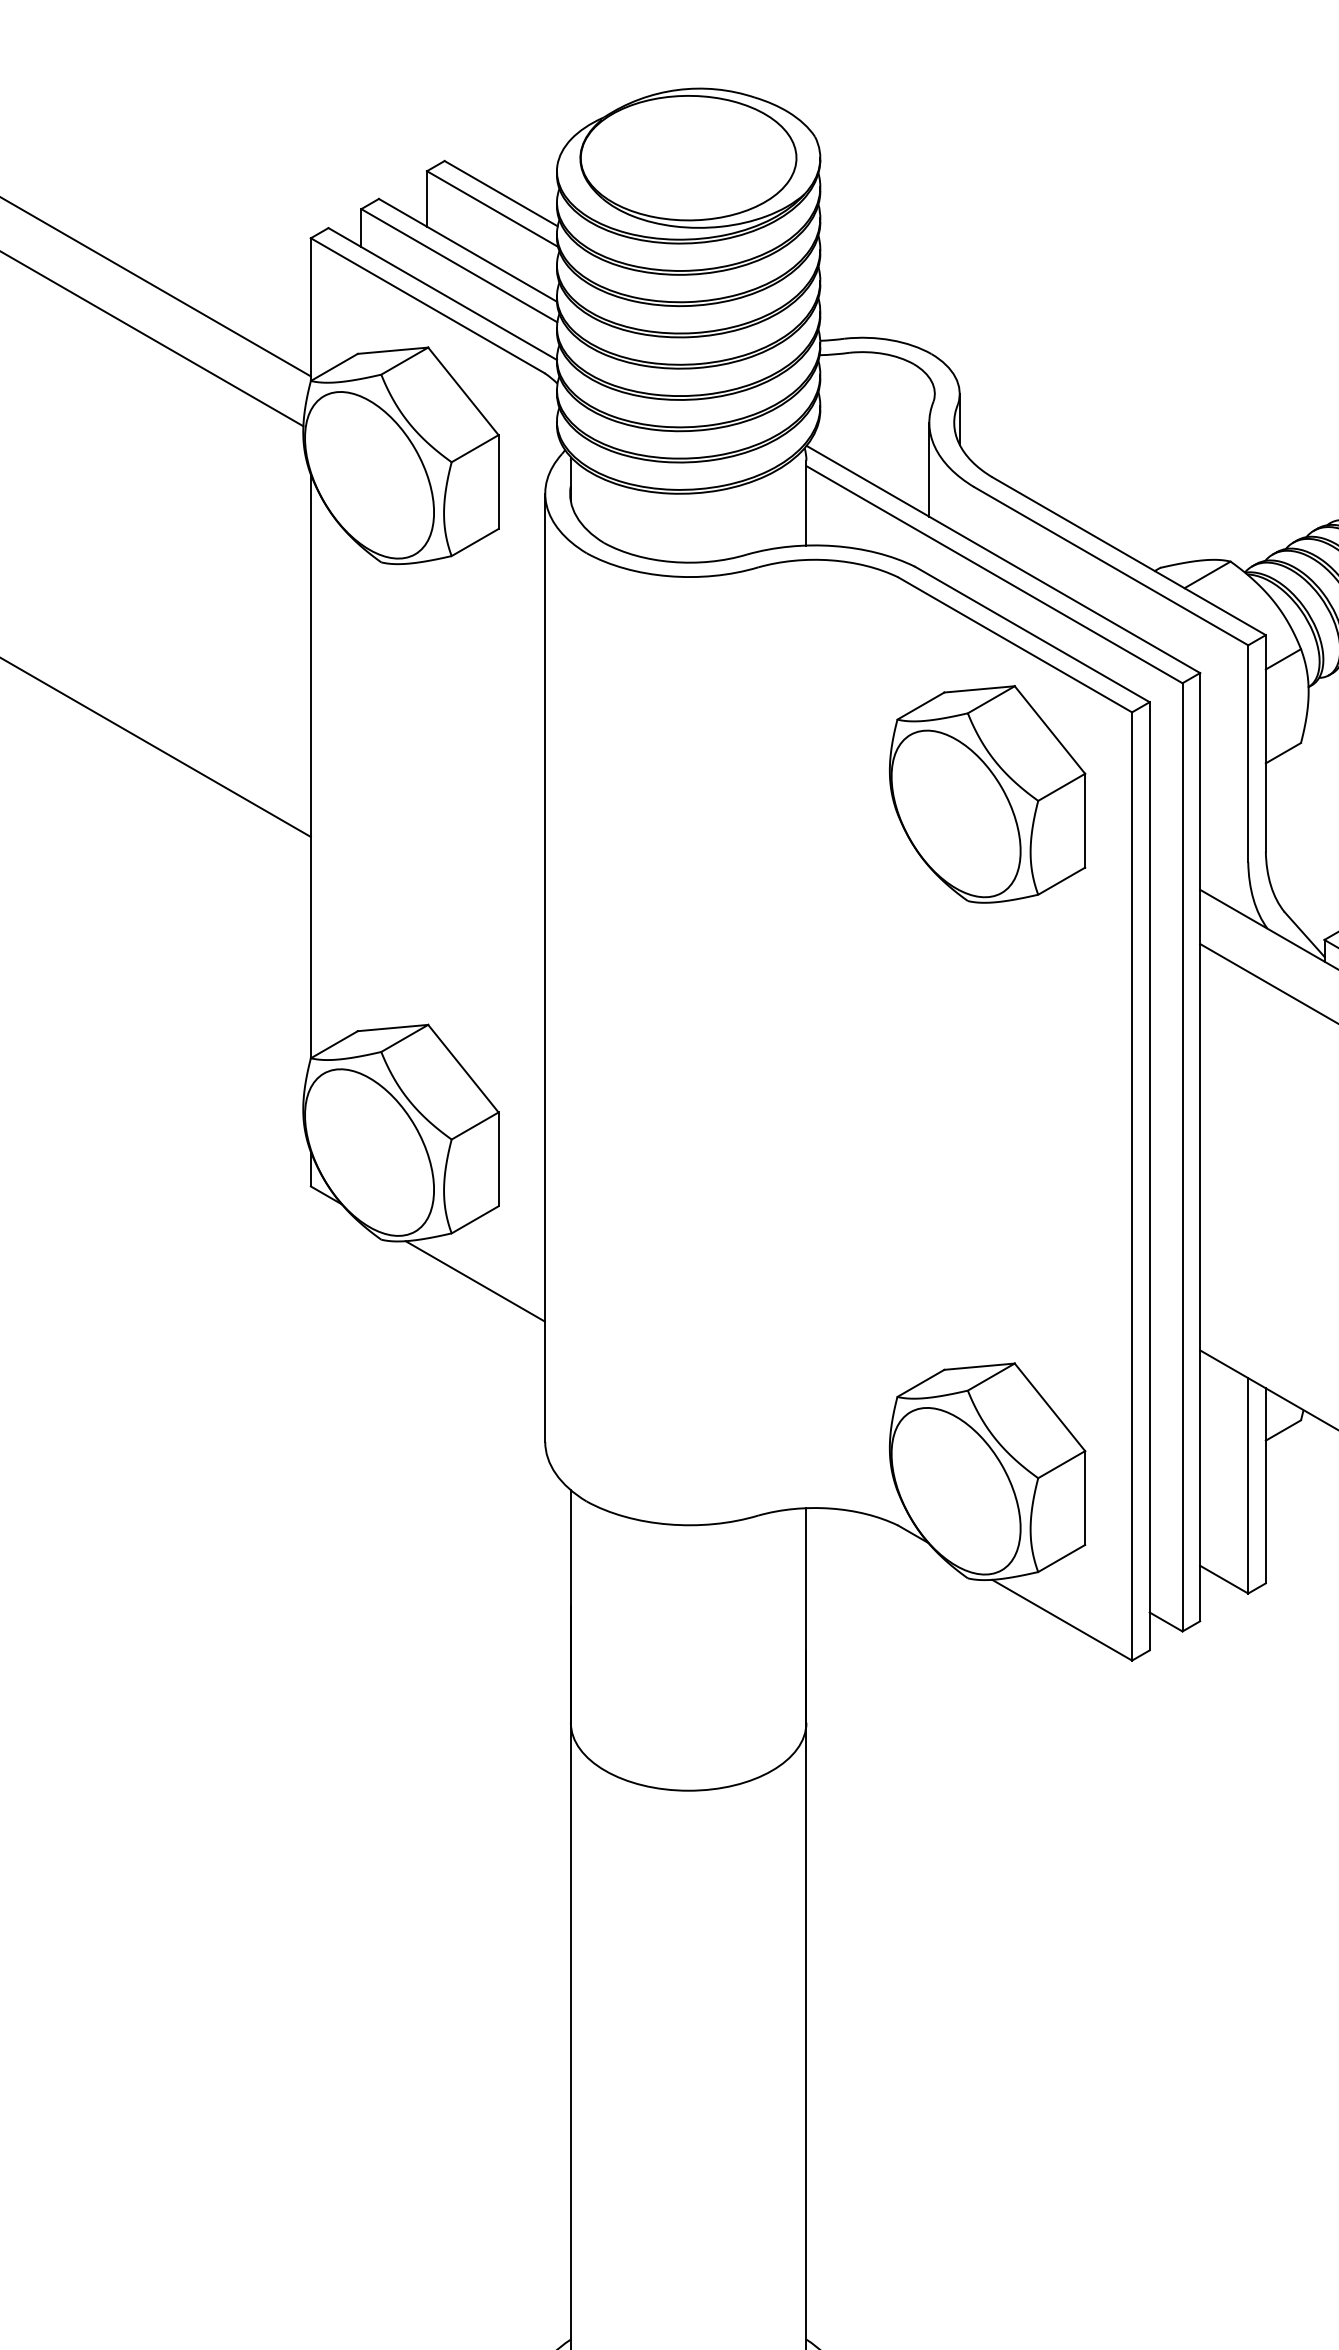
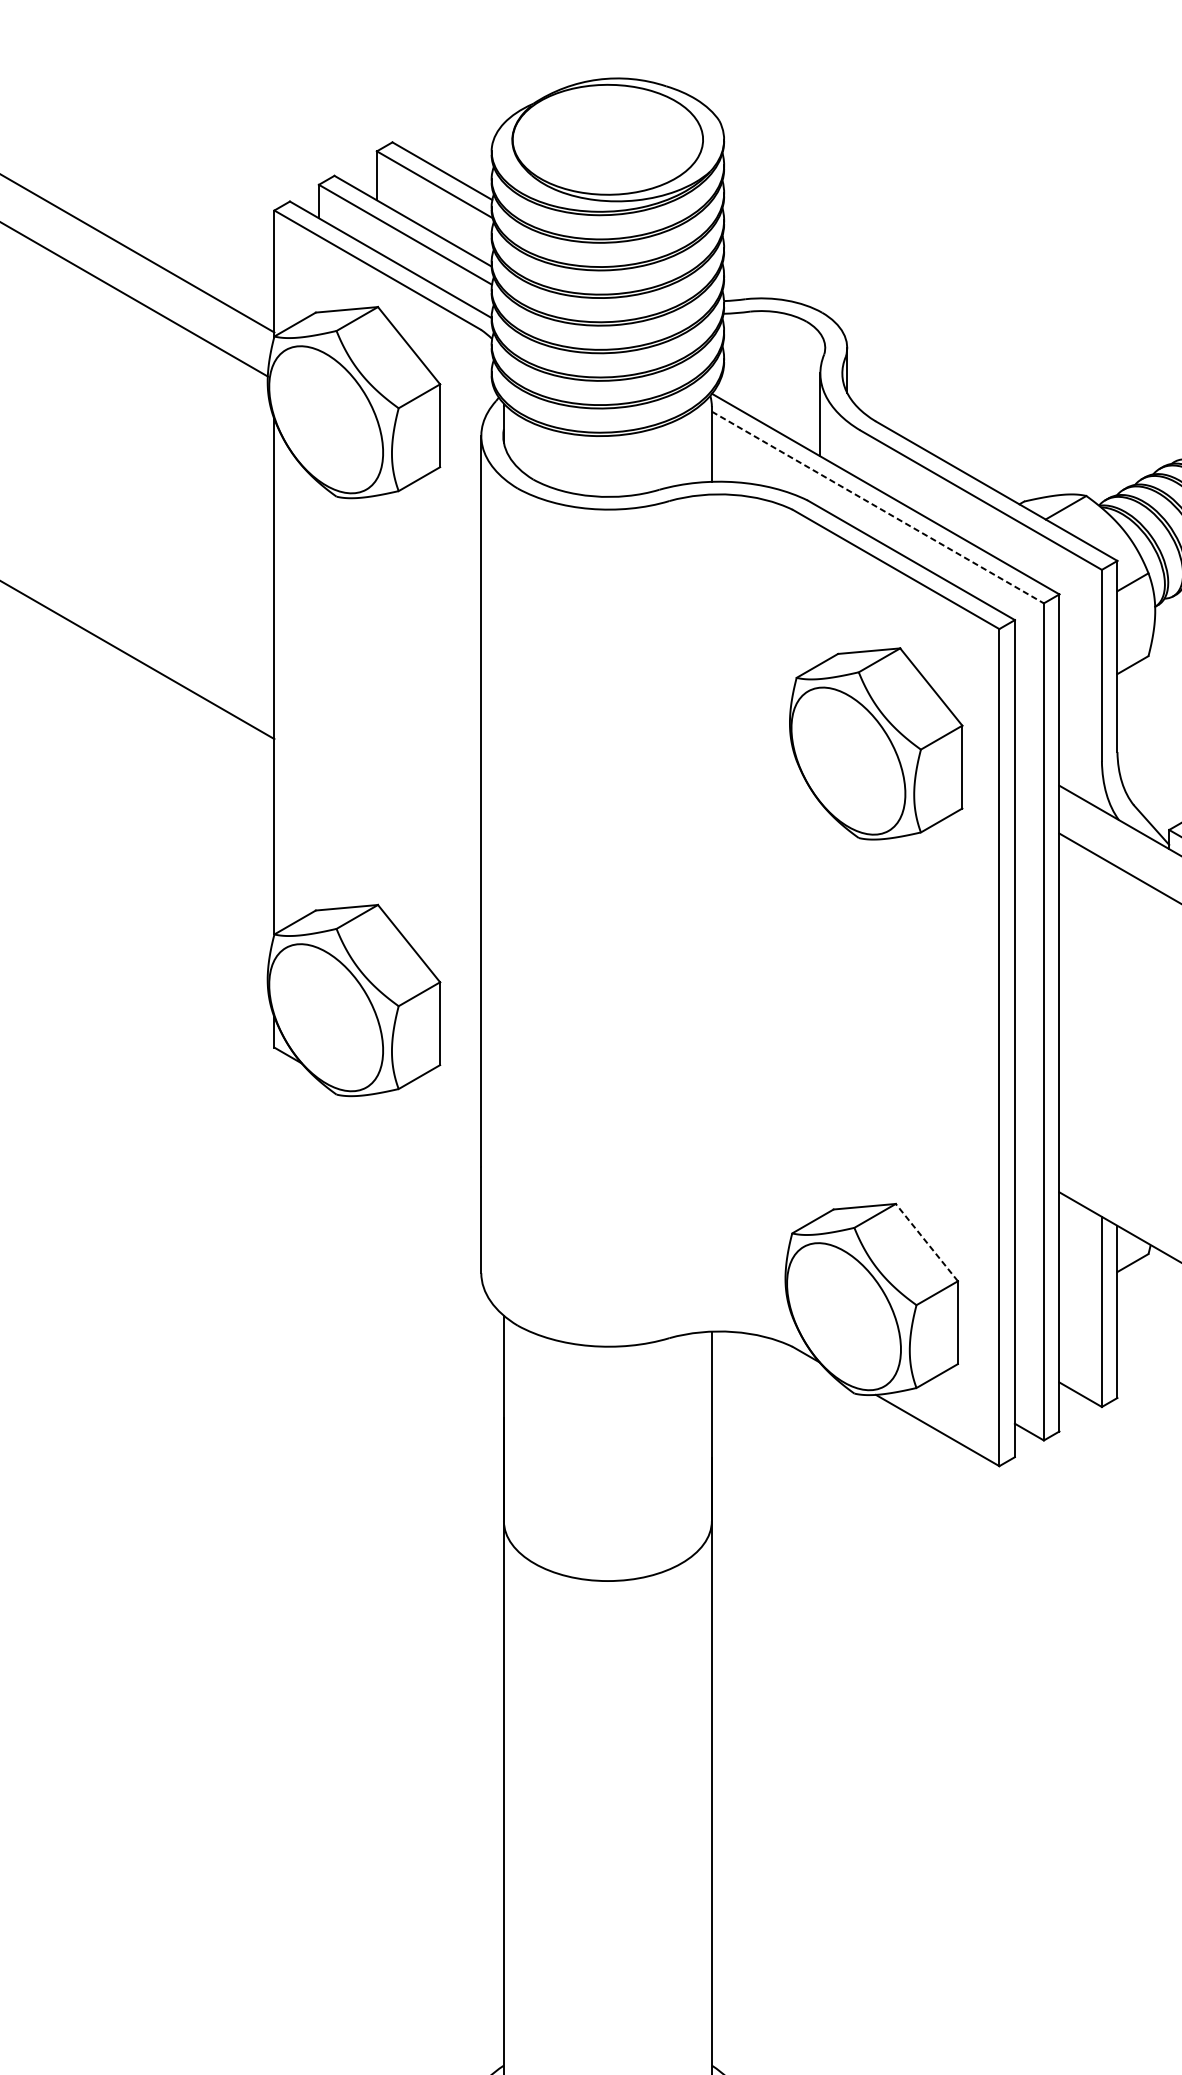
line: (994, 574) -> (877, 507), solid -> dashed
part: (987, 794) -> (876, 743), moved
line: (474, 1281) -> (418, 1131), removed
line: (1049, 1406) -> (926, 1241), solid -> dashed

